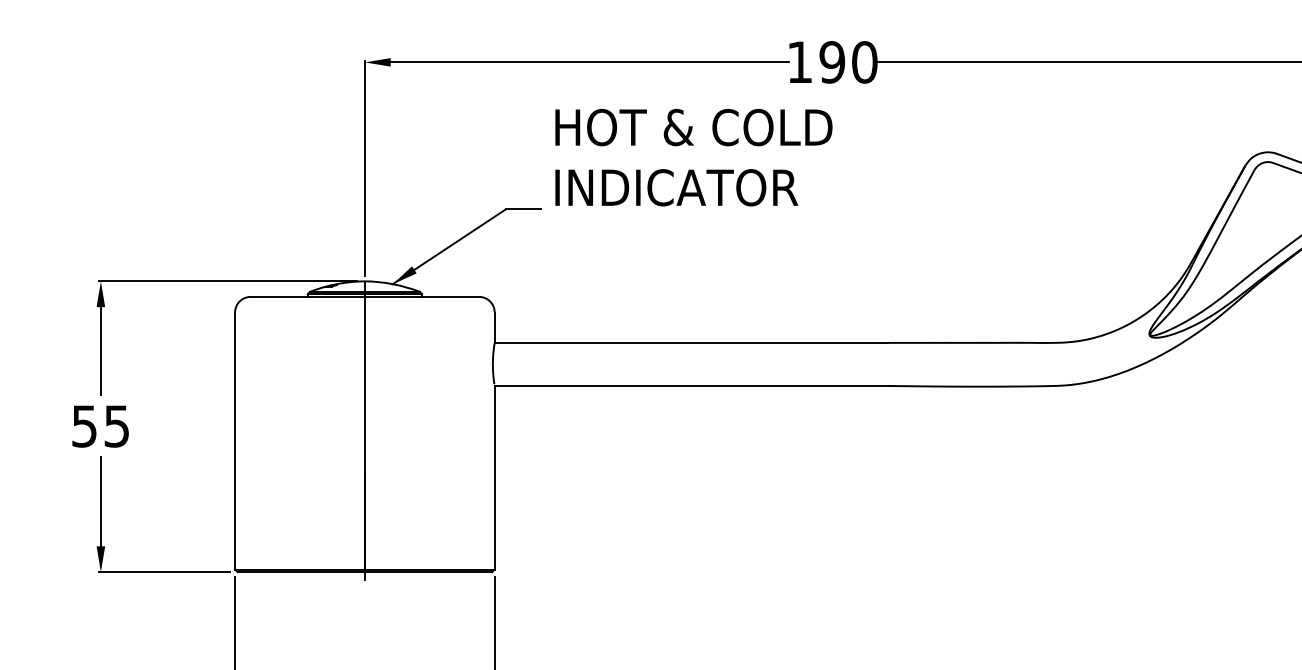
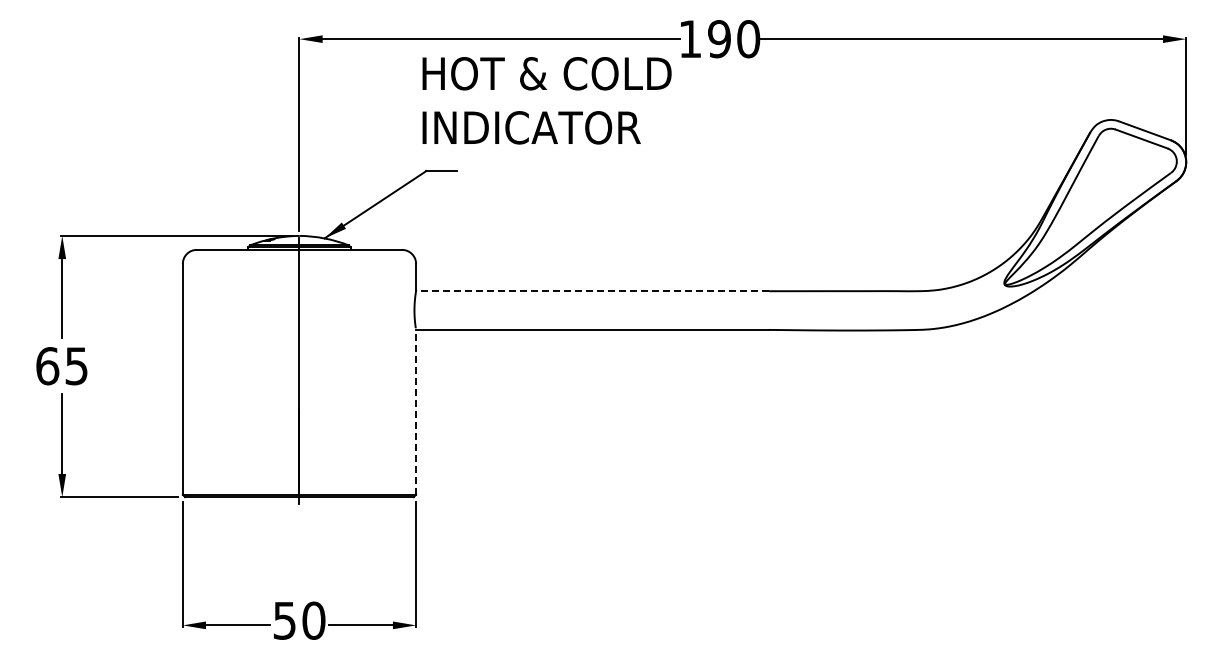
text: (693, 157) -> (546, 100), moved
line: (691, 343) -> (592, 291), solid -> dashed
text: (84, 426) -> (47, 366), 55 -> 65
line: (495, 476) -> (416, 411), solid -> dashed

